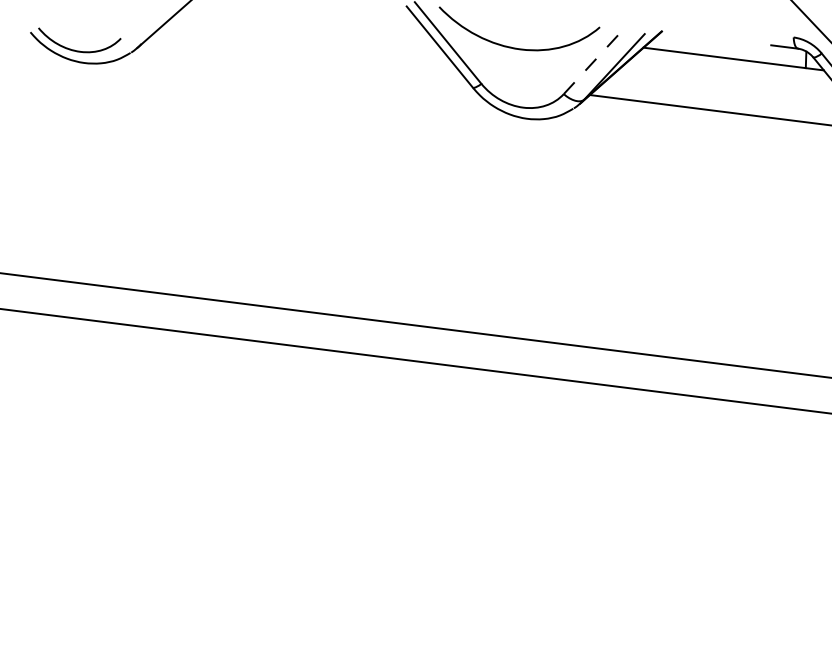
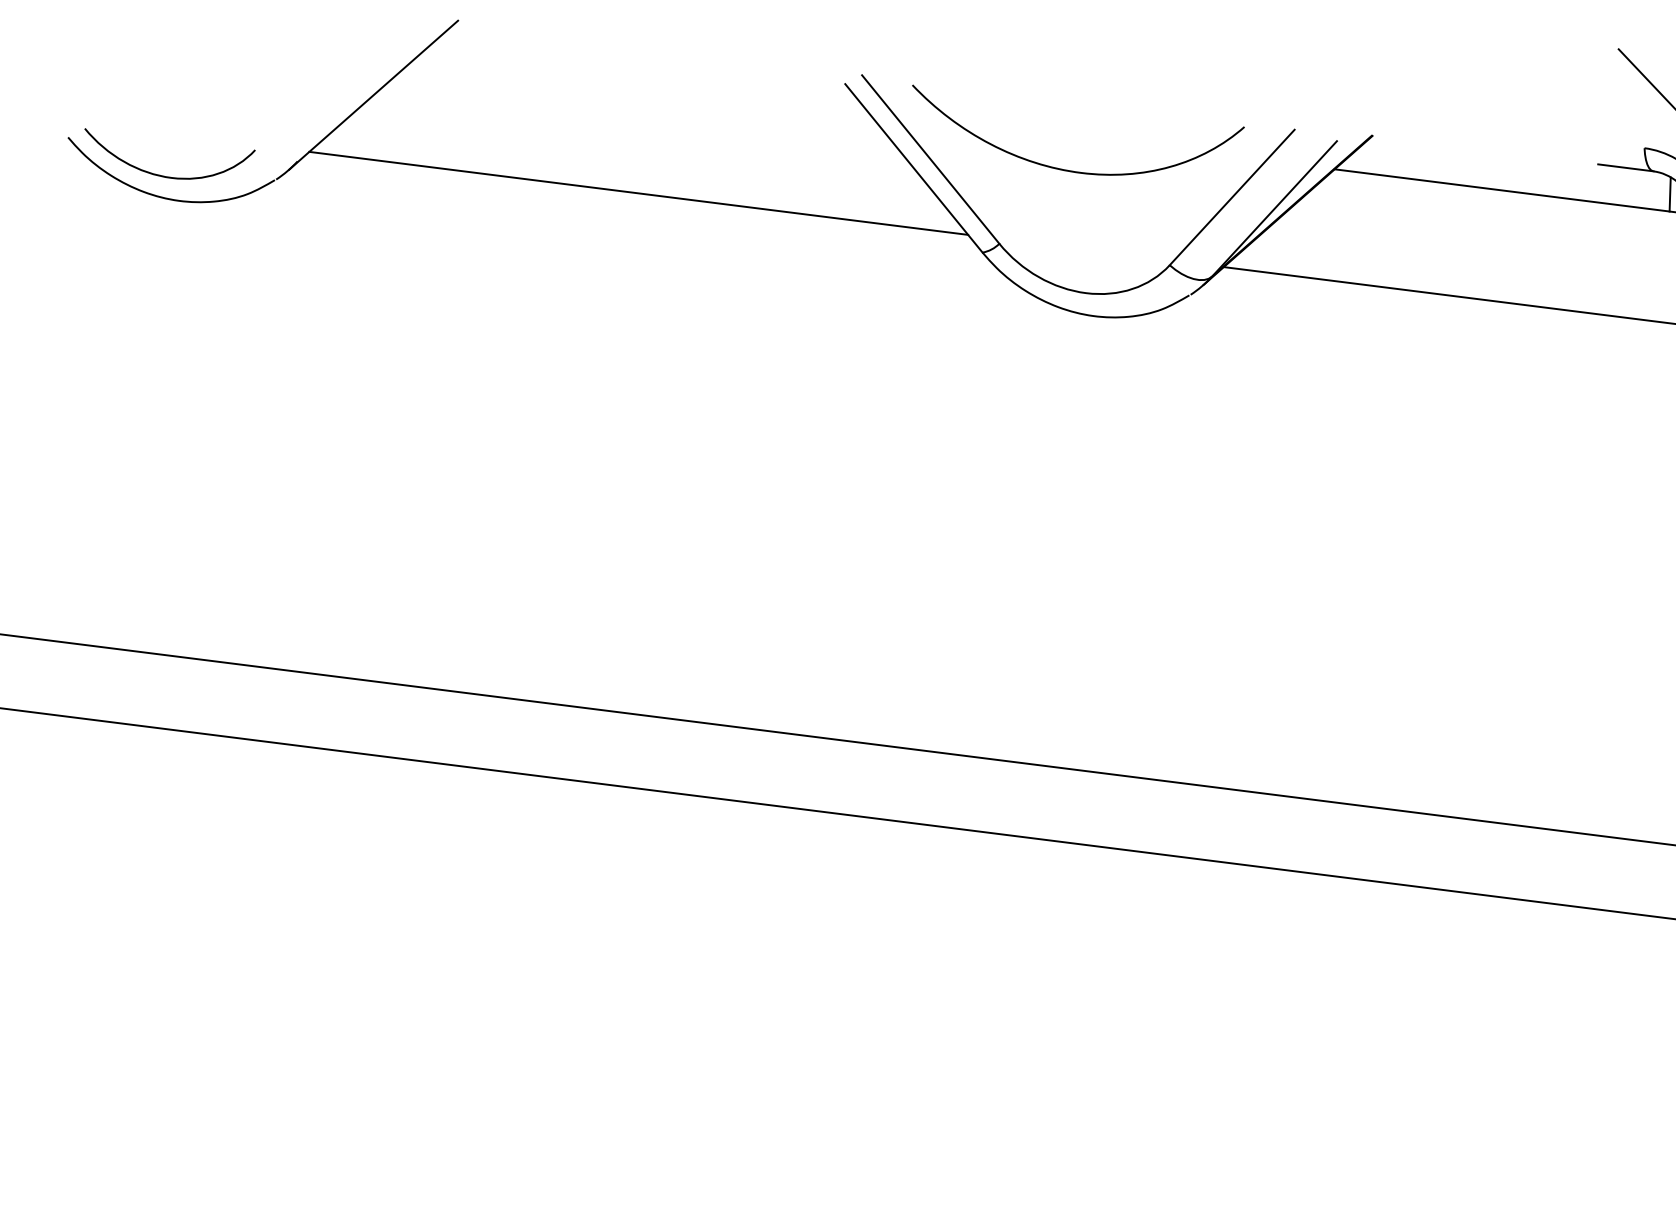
line: (306, 59) -> (638, 193), added
line: (594, 61) -> (1233, 197), dashed -> solid

